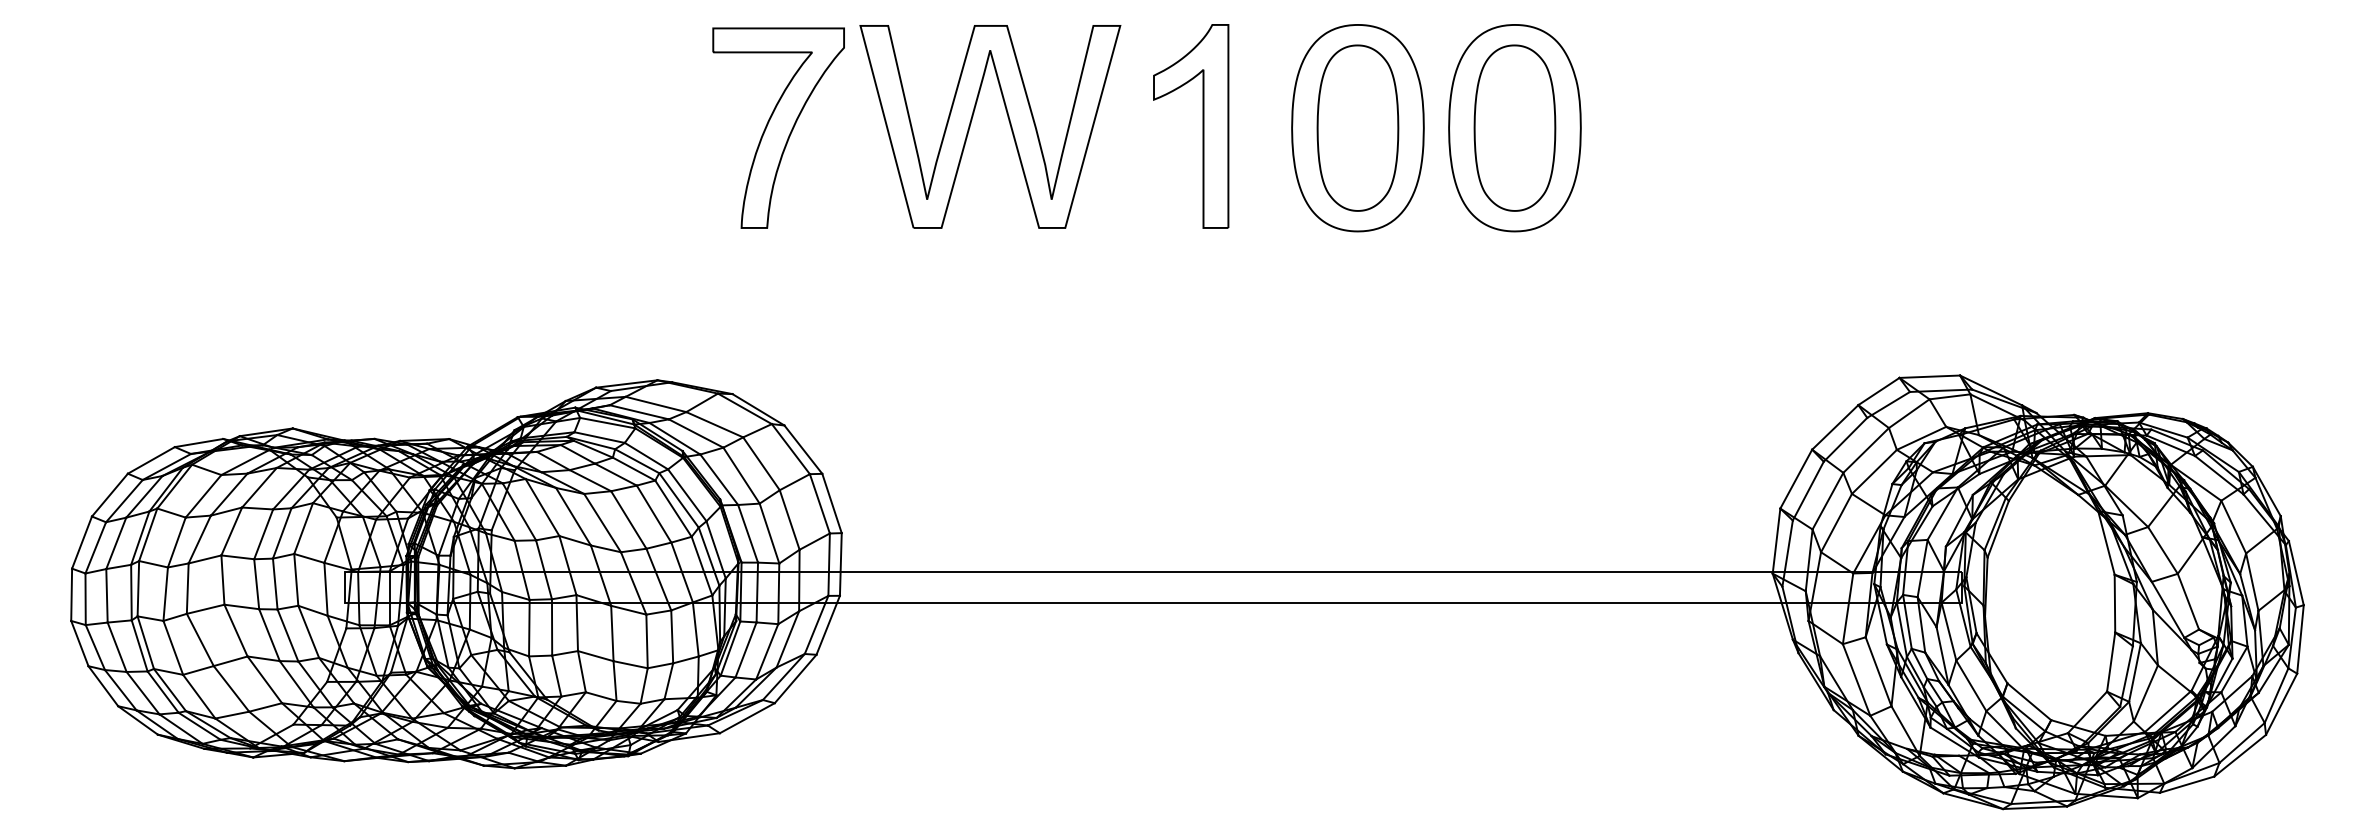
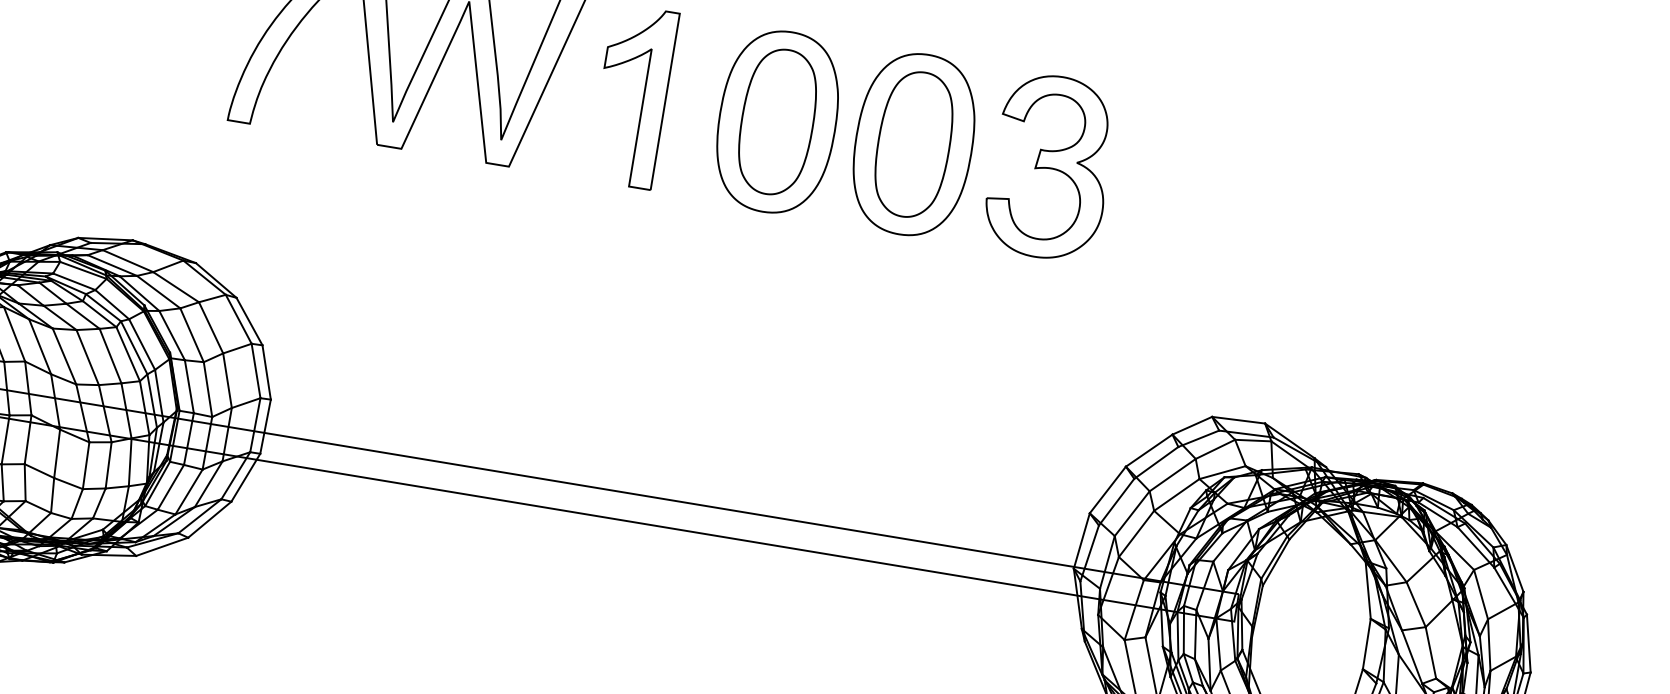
part: (1672, 128) -> (1050, 167), added

